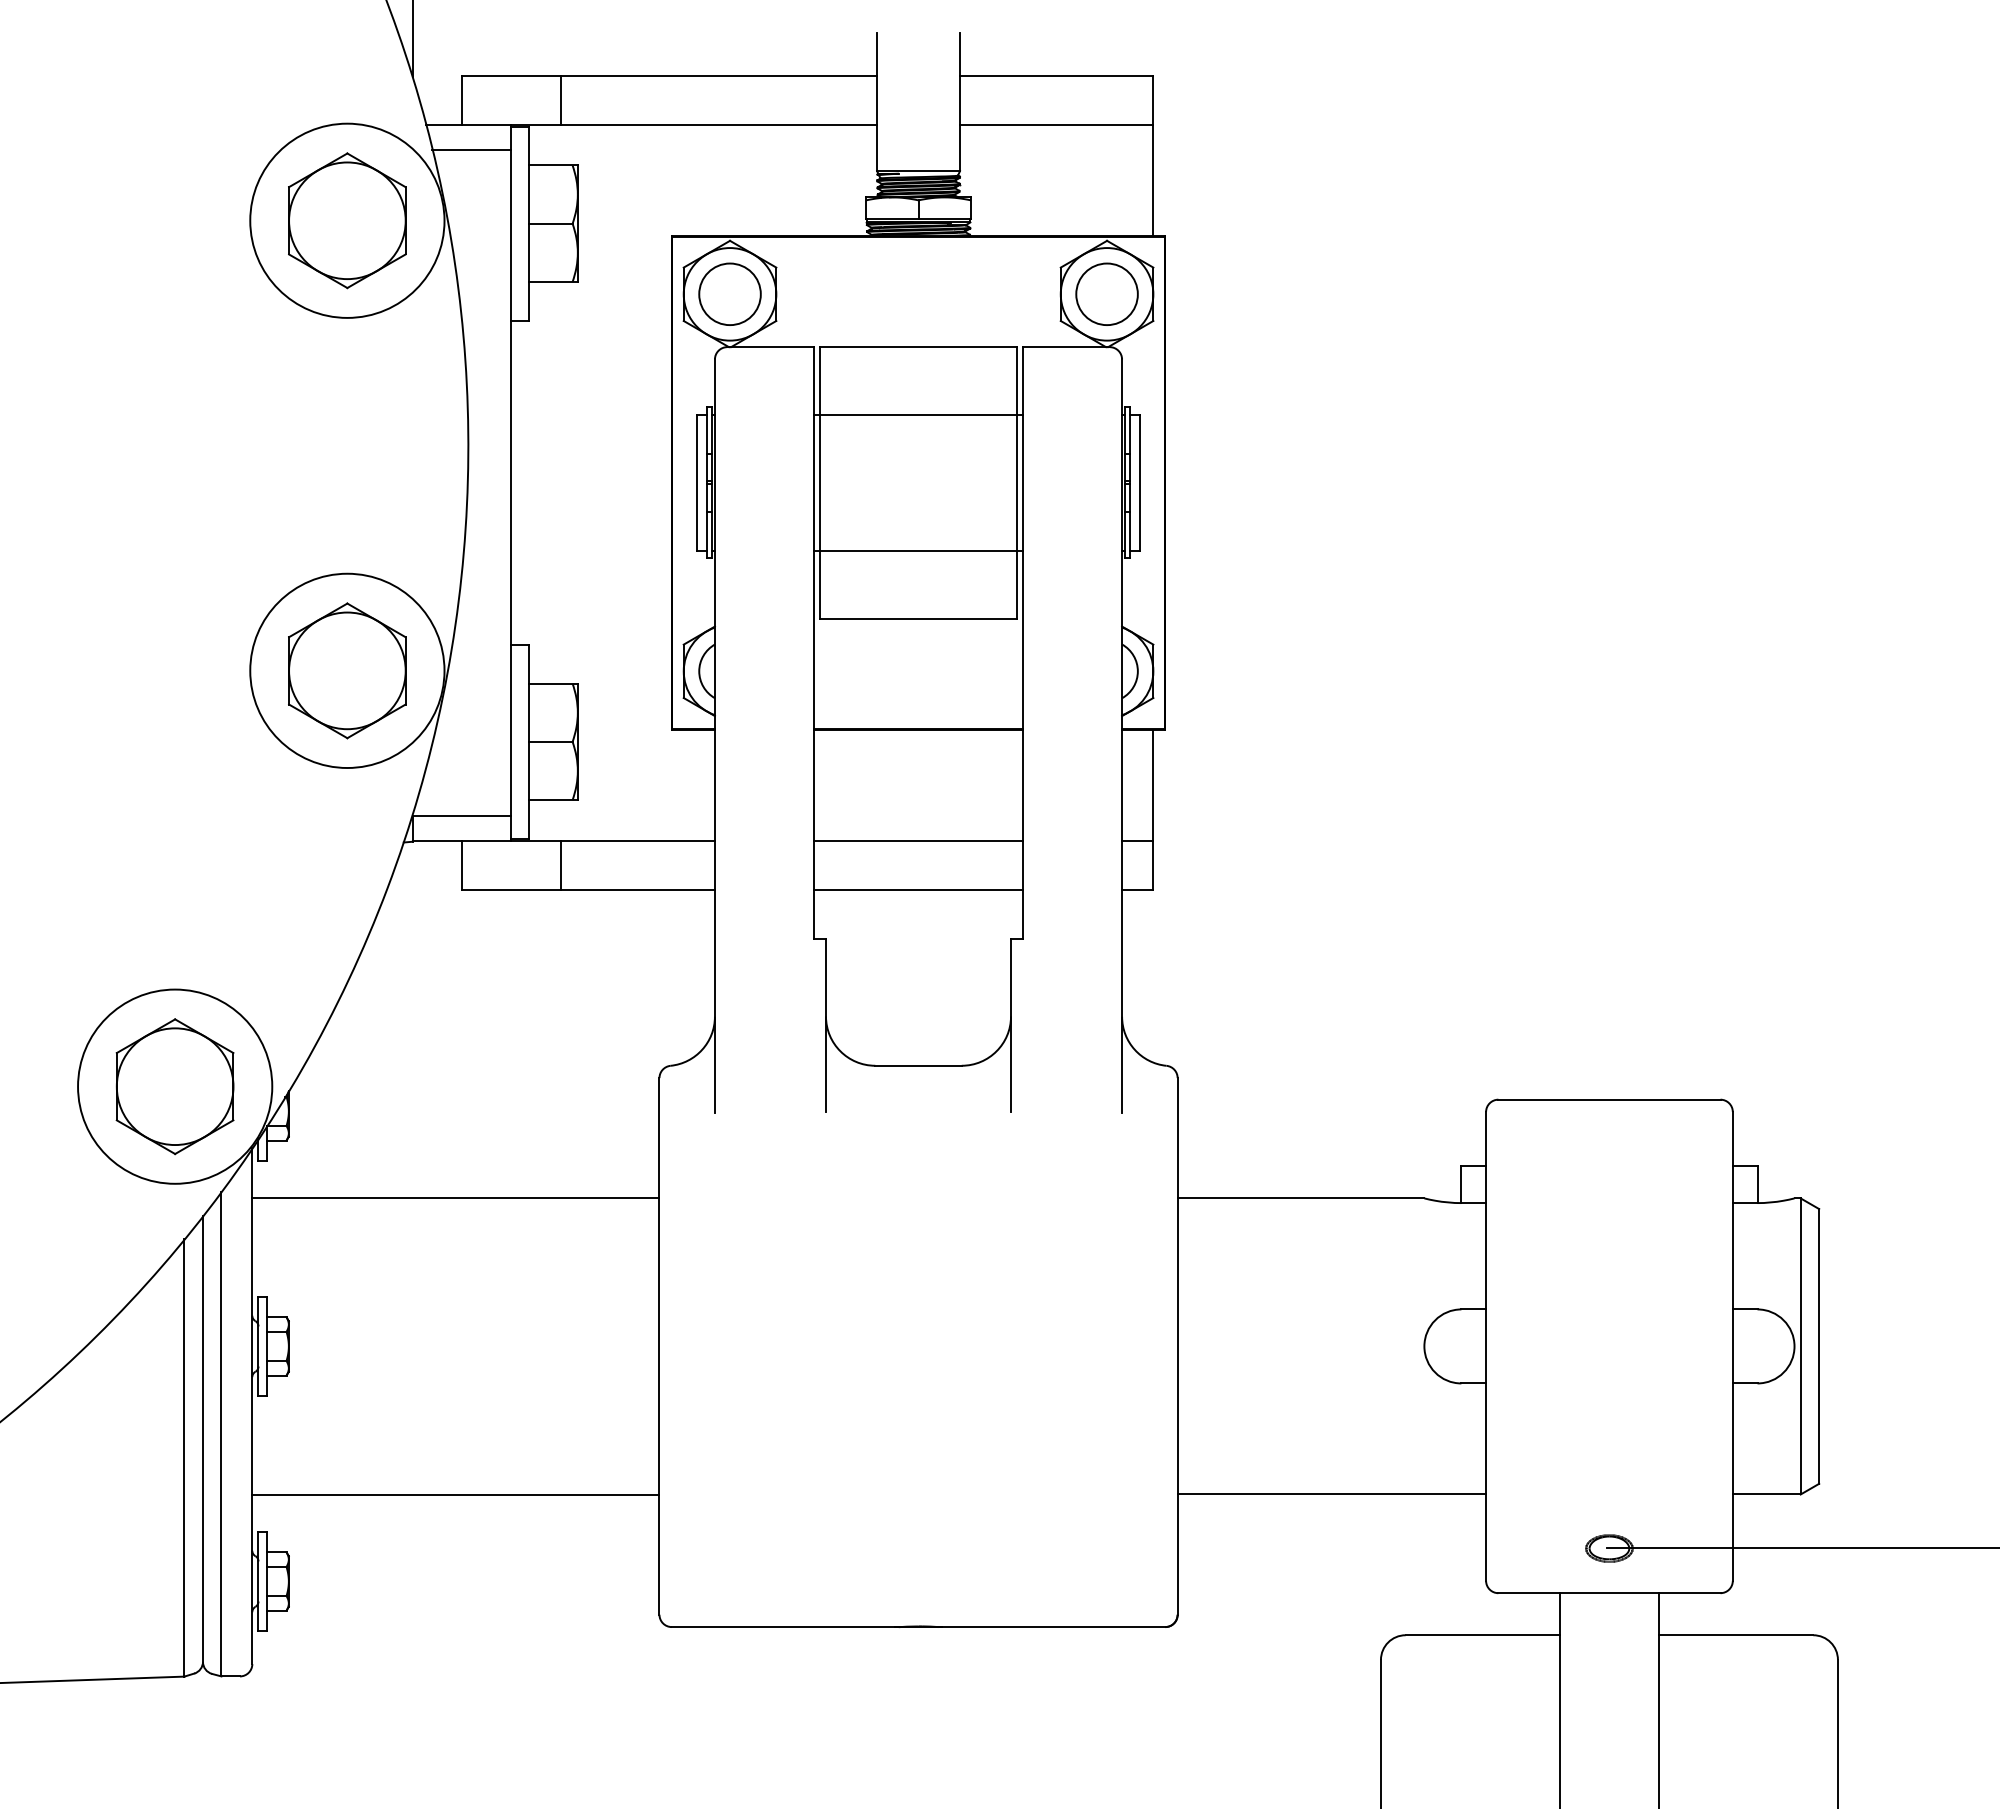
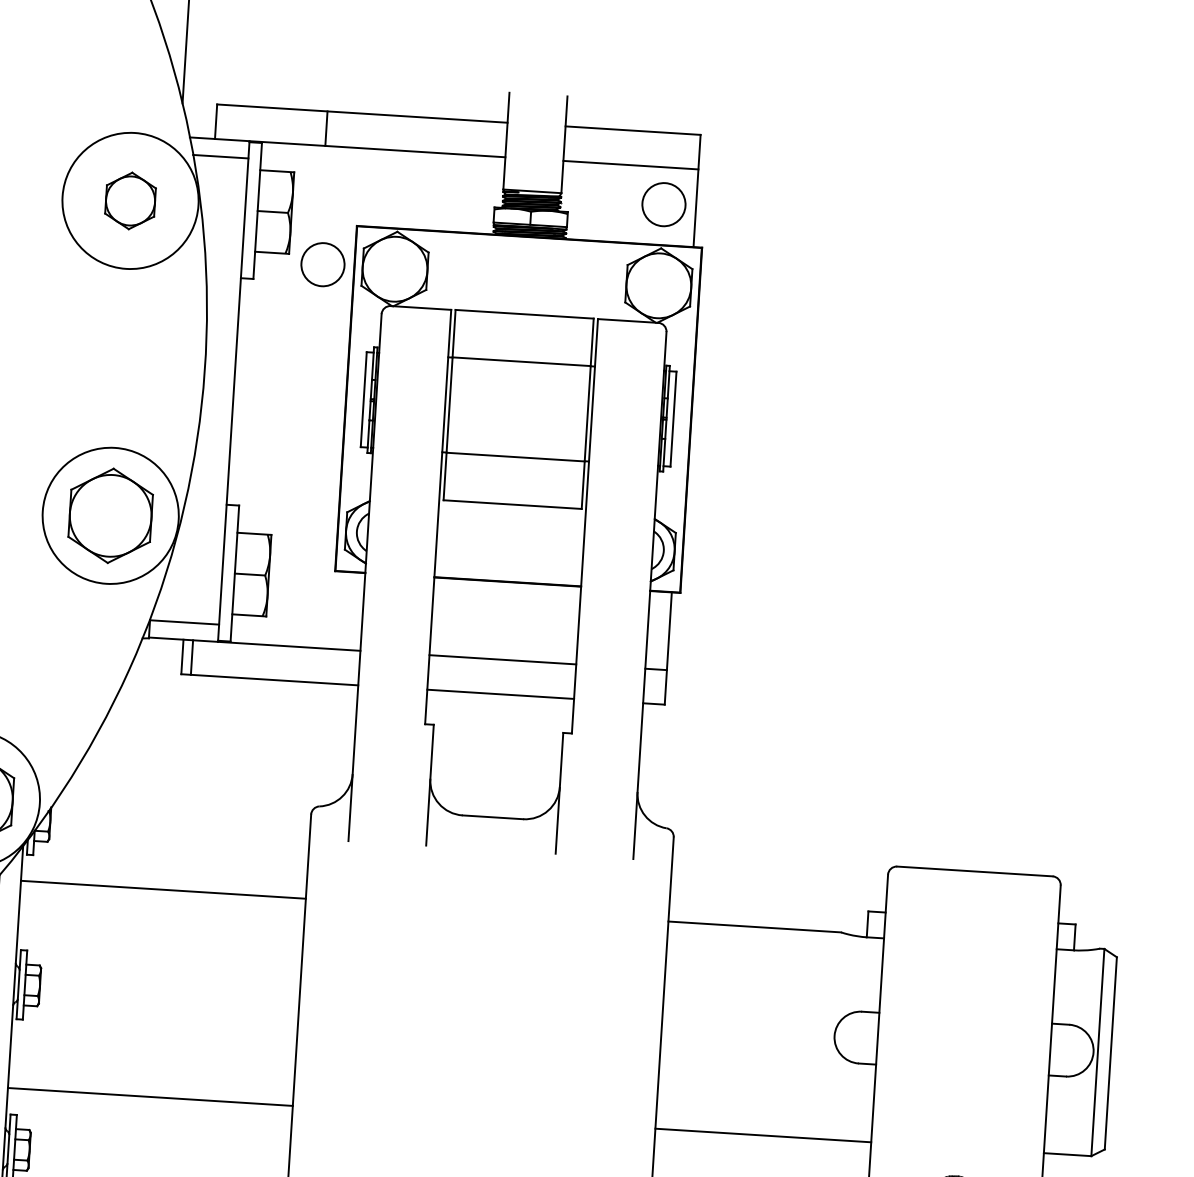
line: (560, 100) -> (326, 128), moved
part: (347, 220) -> (130, 200), size x0.6
circle: (729, 293) -> (322, 264), moved
circle: (1106, 293) -> (663, 204), moved
line: (560, 864) -> (191, 656), moved

